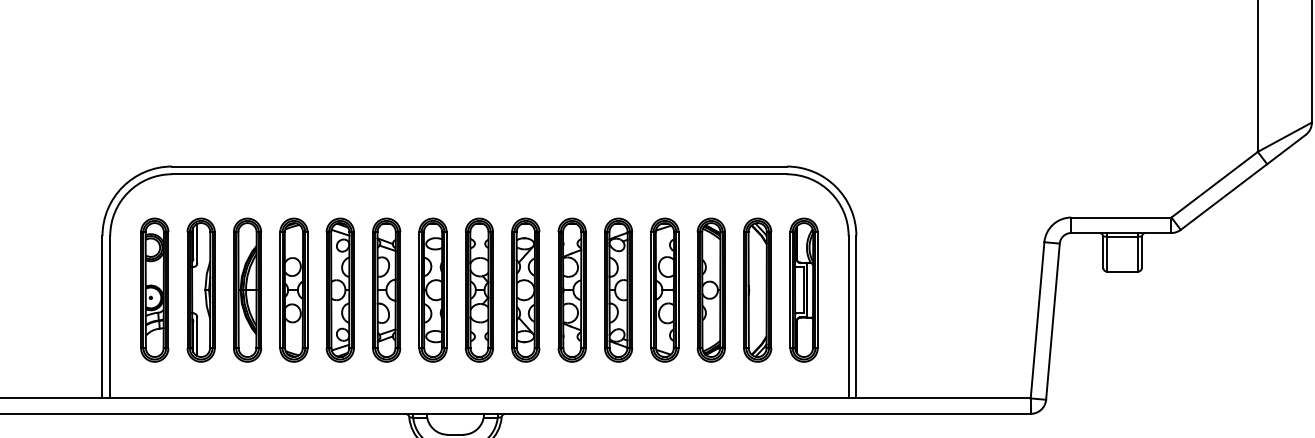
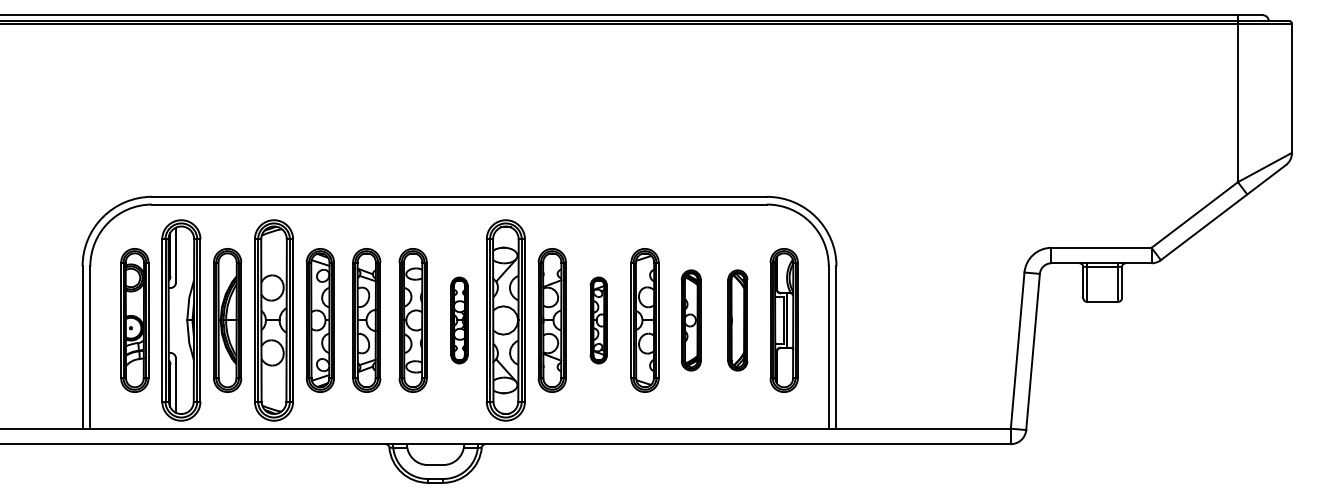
part: (200, 290) -> (180, 320), size x1.4
part: (293, 290) -> (273, 320), size x1.4
part: (479, 290) -> (459, 320), size x0.6
part: (525, 290) -> (505, 320), size x1.4
part: (618, 290) -> (598, 320), size x0.6
part: (710, 290) -> (690, 320), size x0.7
part: (757, 290) -> (737, 320), size x0.7

